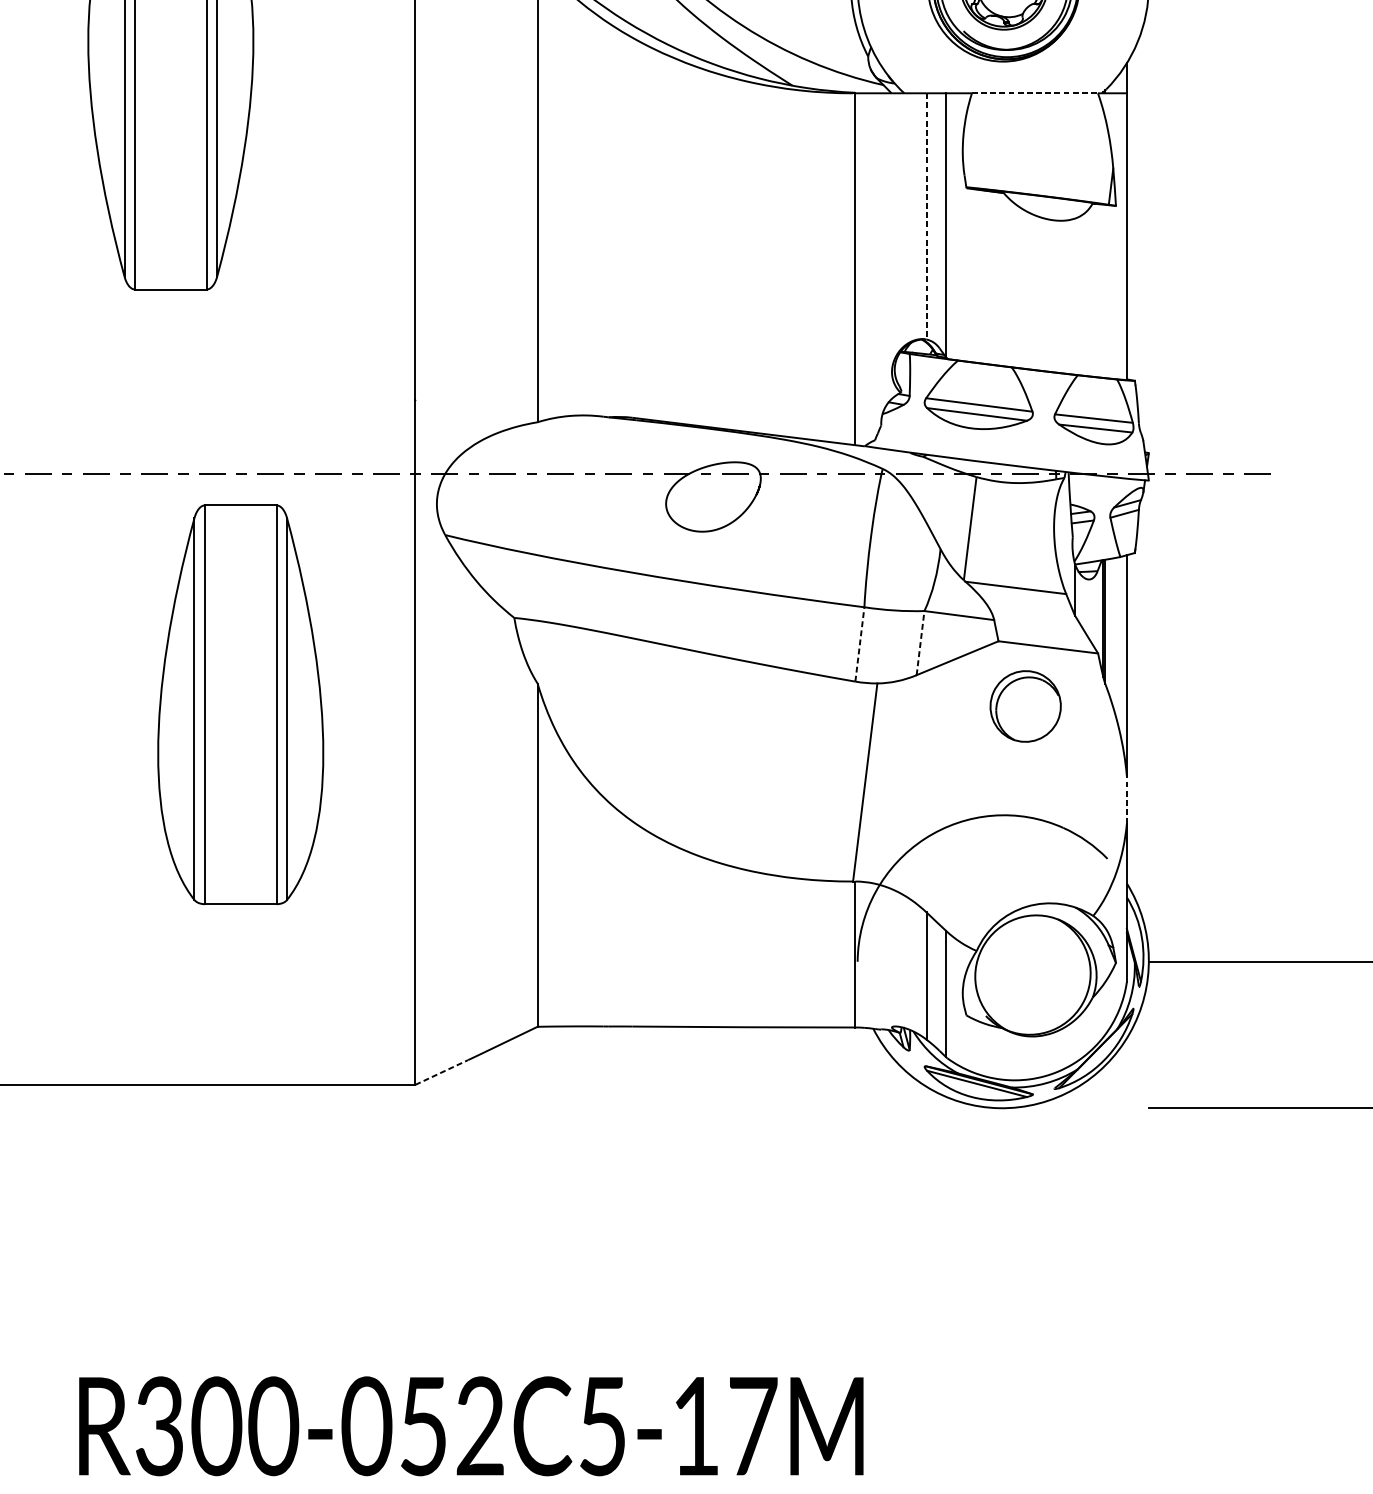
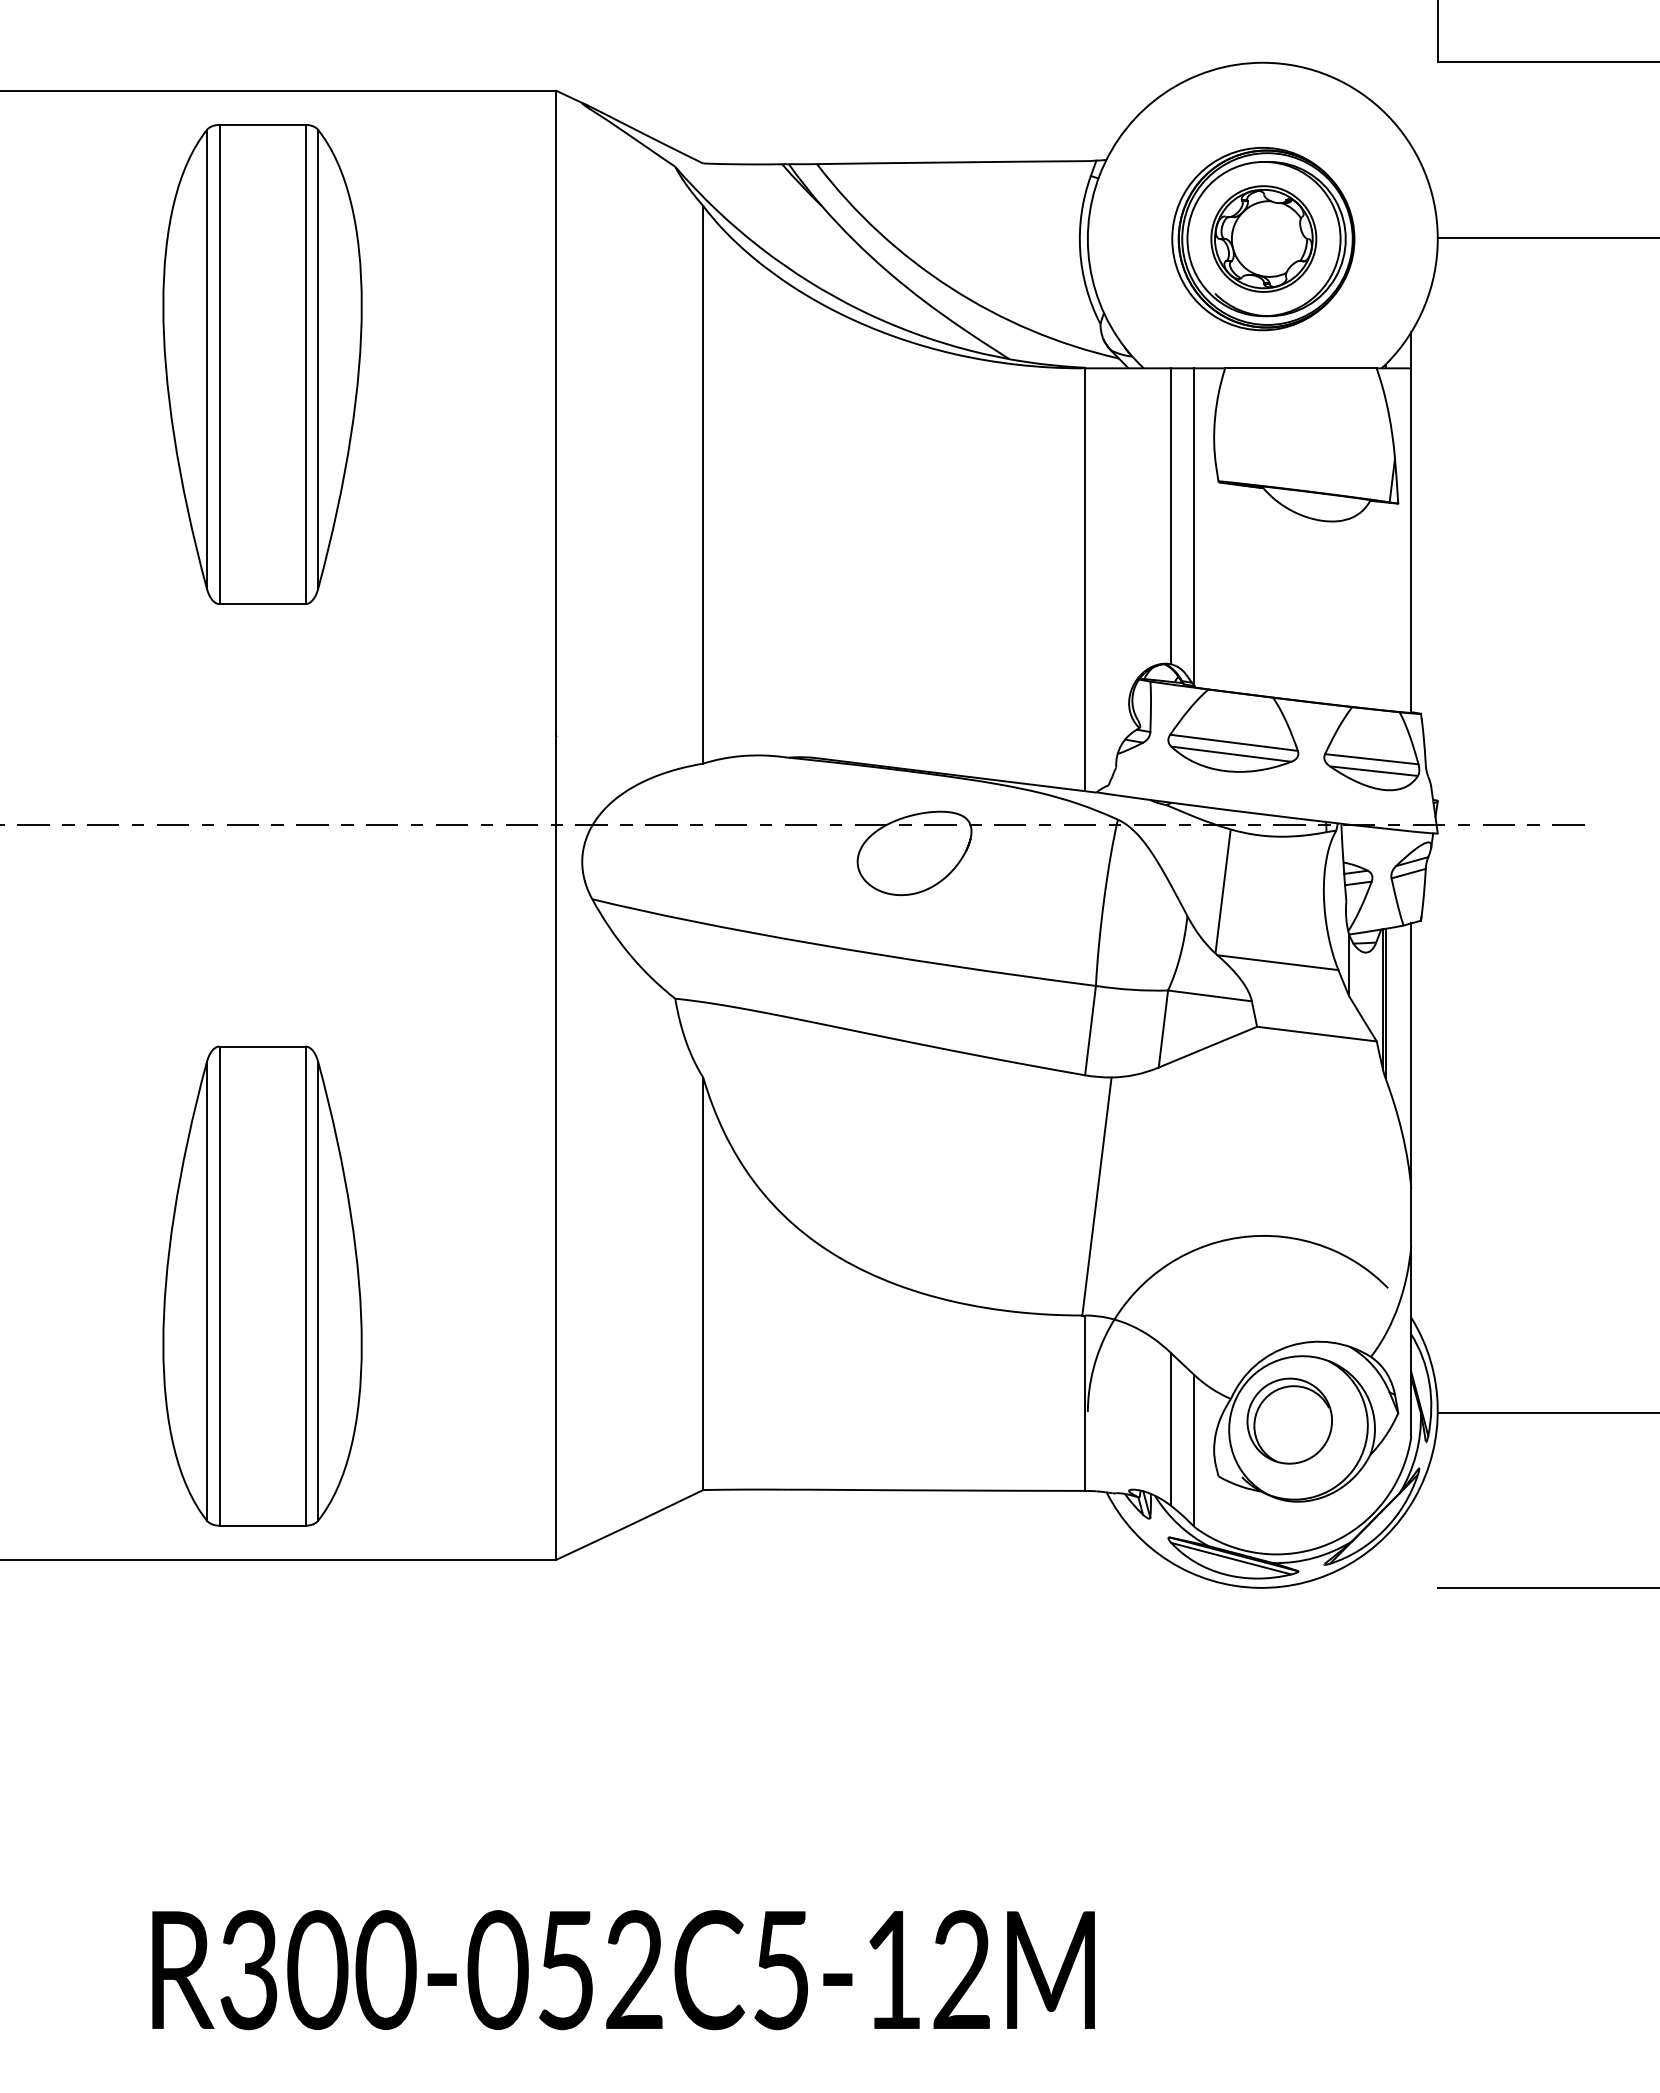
line: (1034, 93) -> (1300, 368), dashed -> solid
line: (926, 216) -> (1170, 516), dashed -> solid
line: (920, 643) -> (1163, 1029), dashed -> solid
line: (859, 644) -> (1090, 1030), dashed -> solid
part: (240, 704) -> (262, 1285), moved
part: (1025, 705) -> (1289, 1420), moved
line: (1127, 799) -> (1411, 1217), dashed -> solid
line: (442, 1072) -> (588, 1545), dashed -> solid
text: (753, 1425) -> (962, 1969), R300-052C5-17M -> R300-052C5-12M

